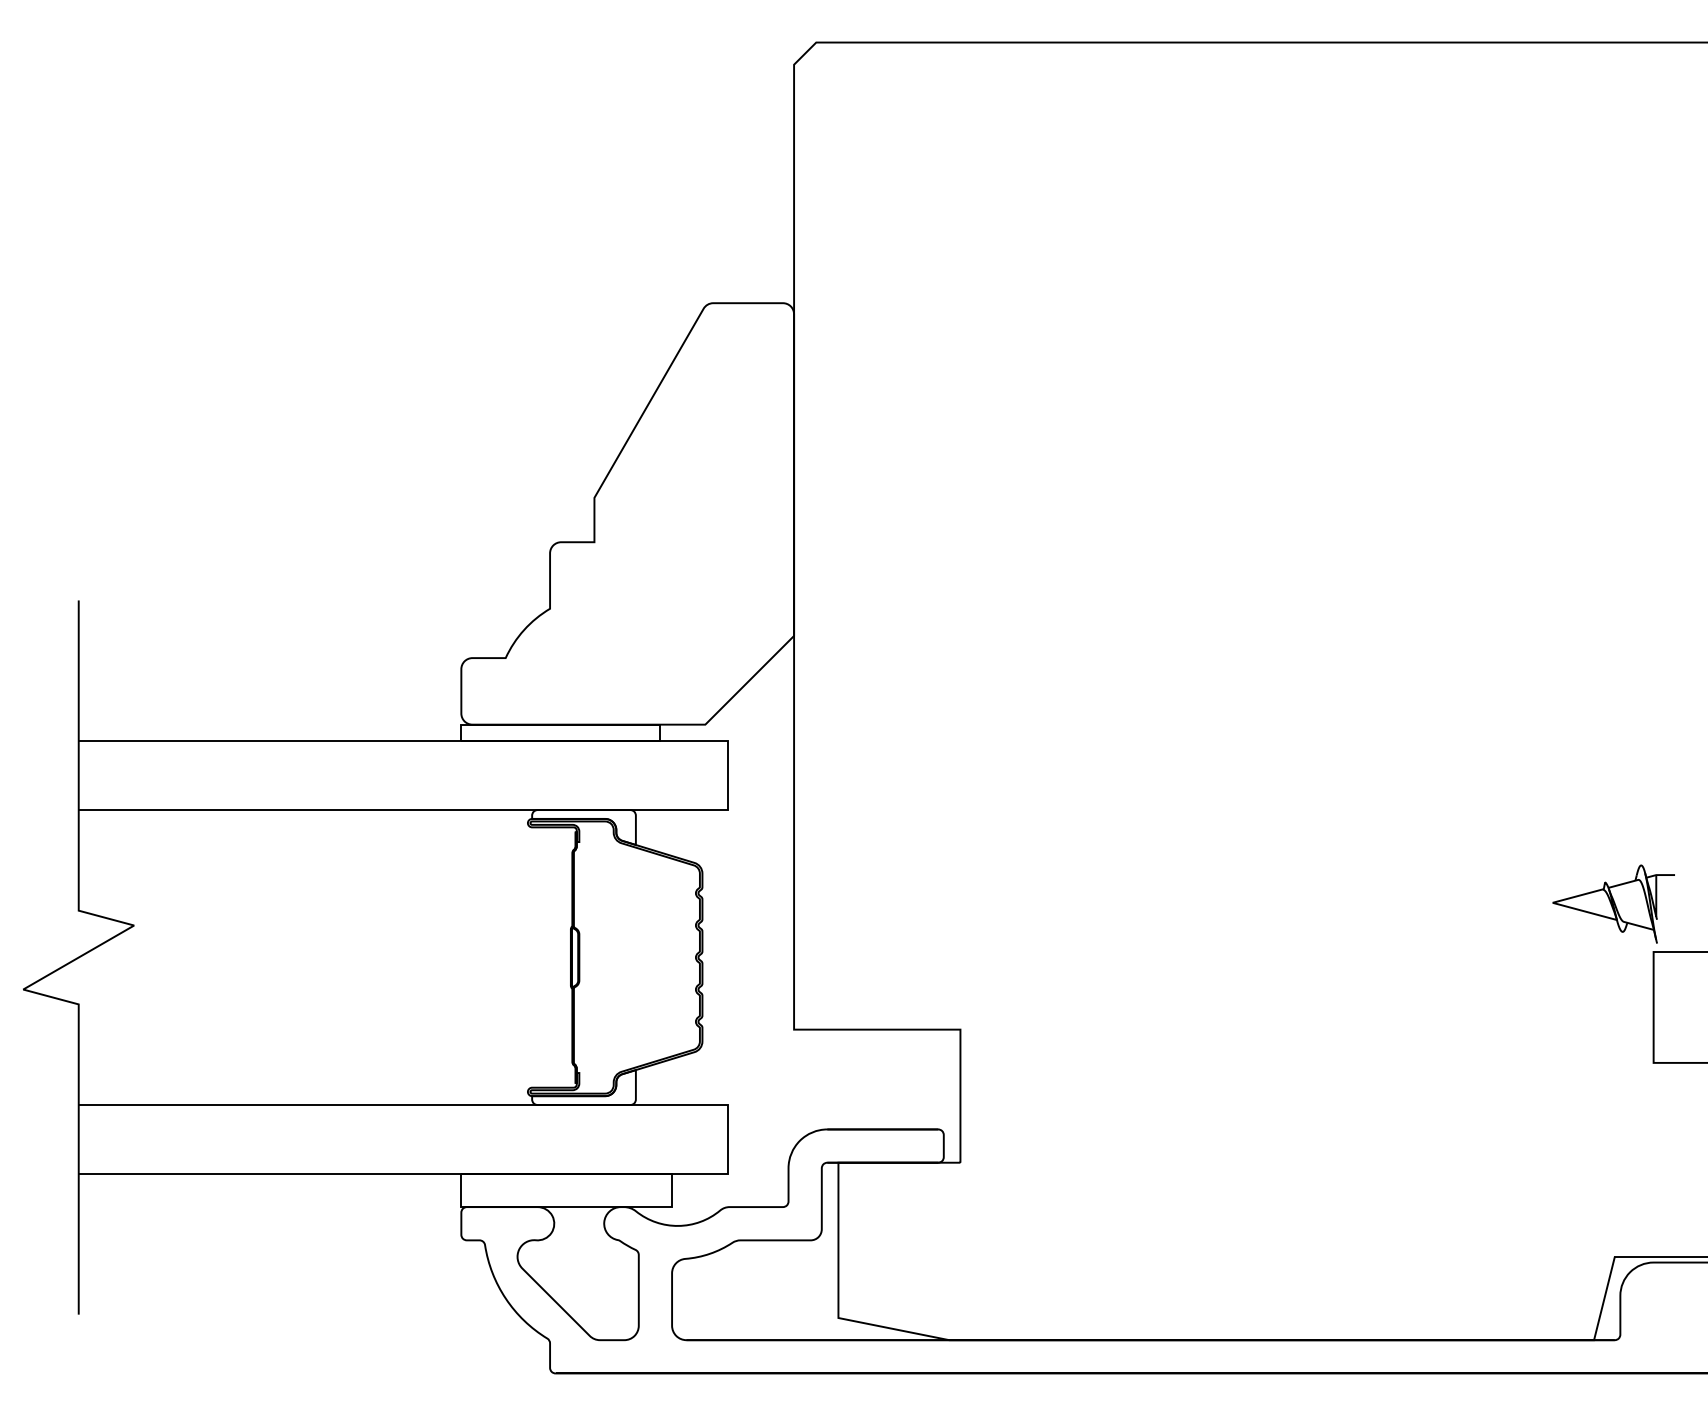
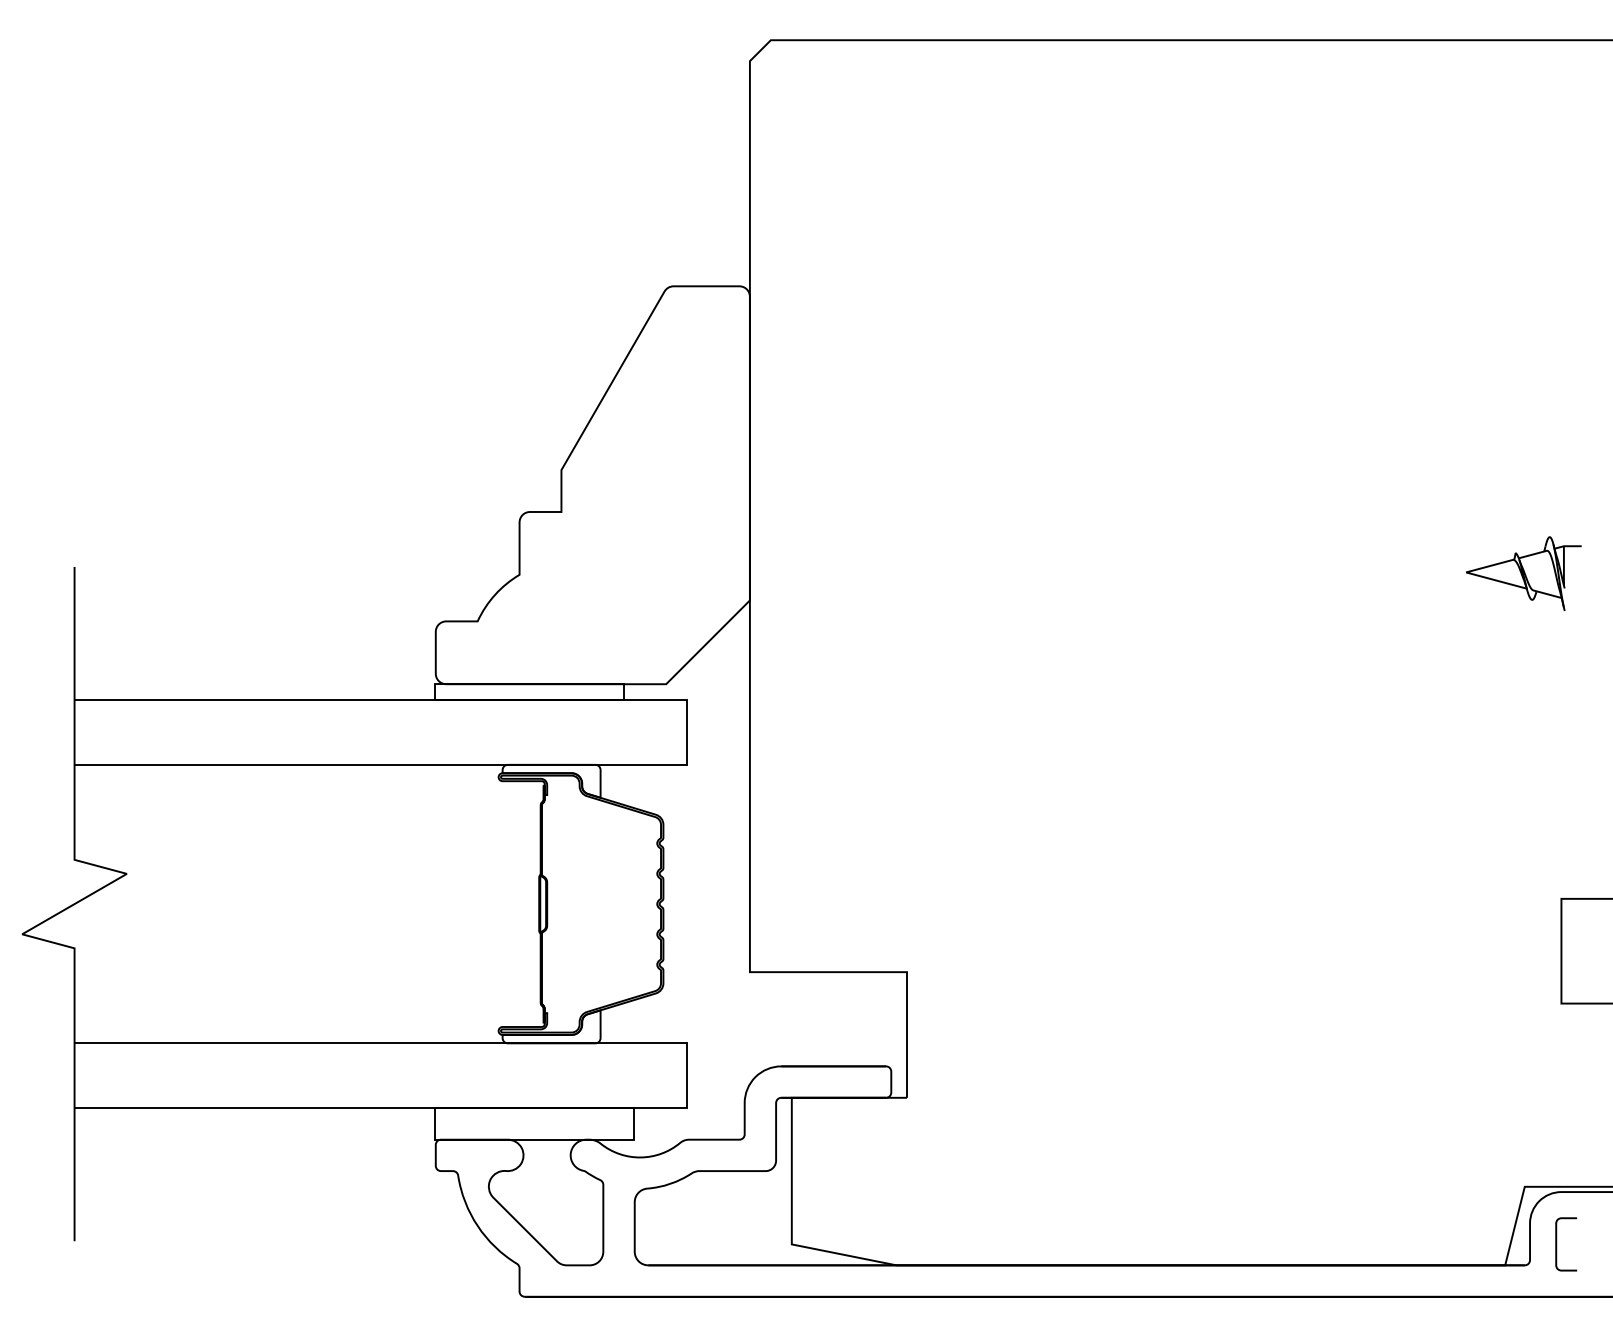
part: (1613, 903) -> (1523, 573), moved
curve: (1649, 1318) -> (1557, 1244), added

